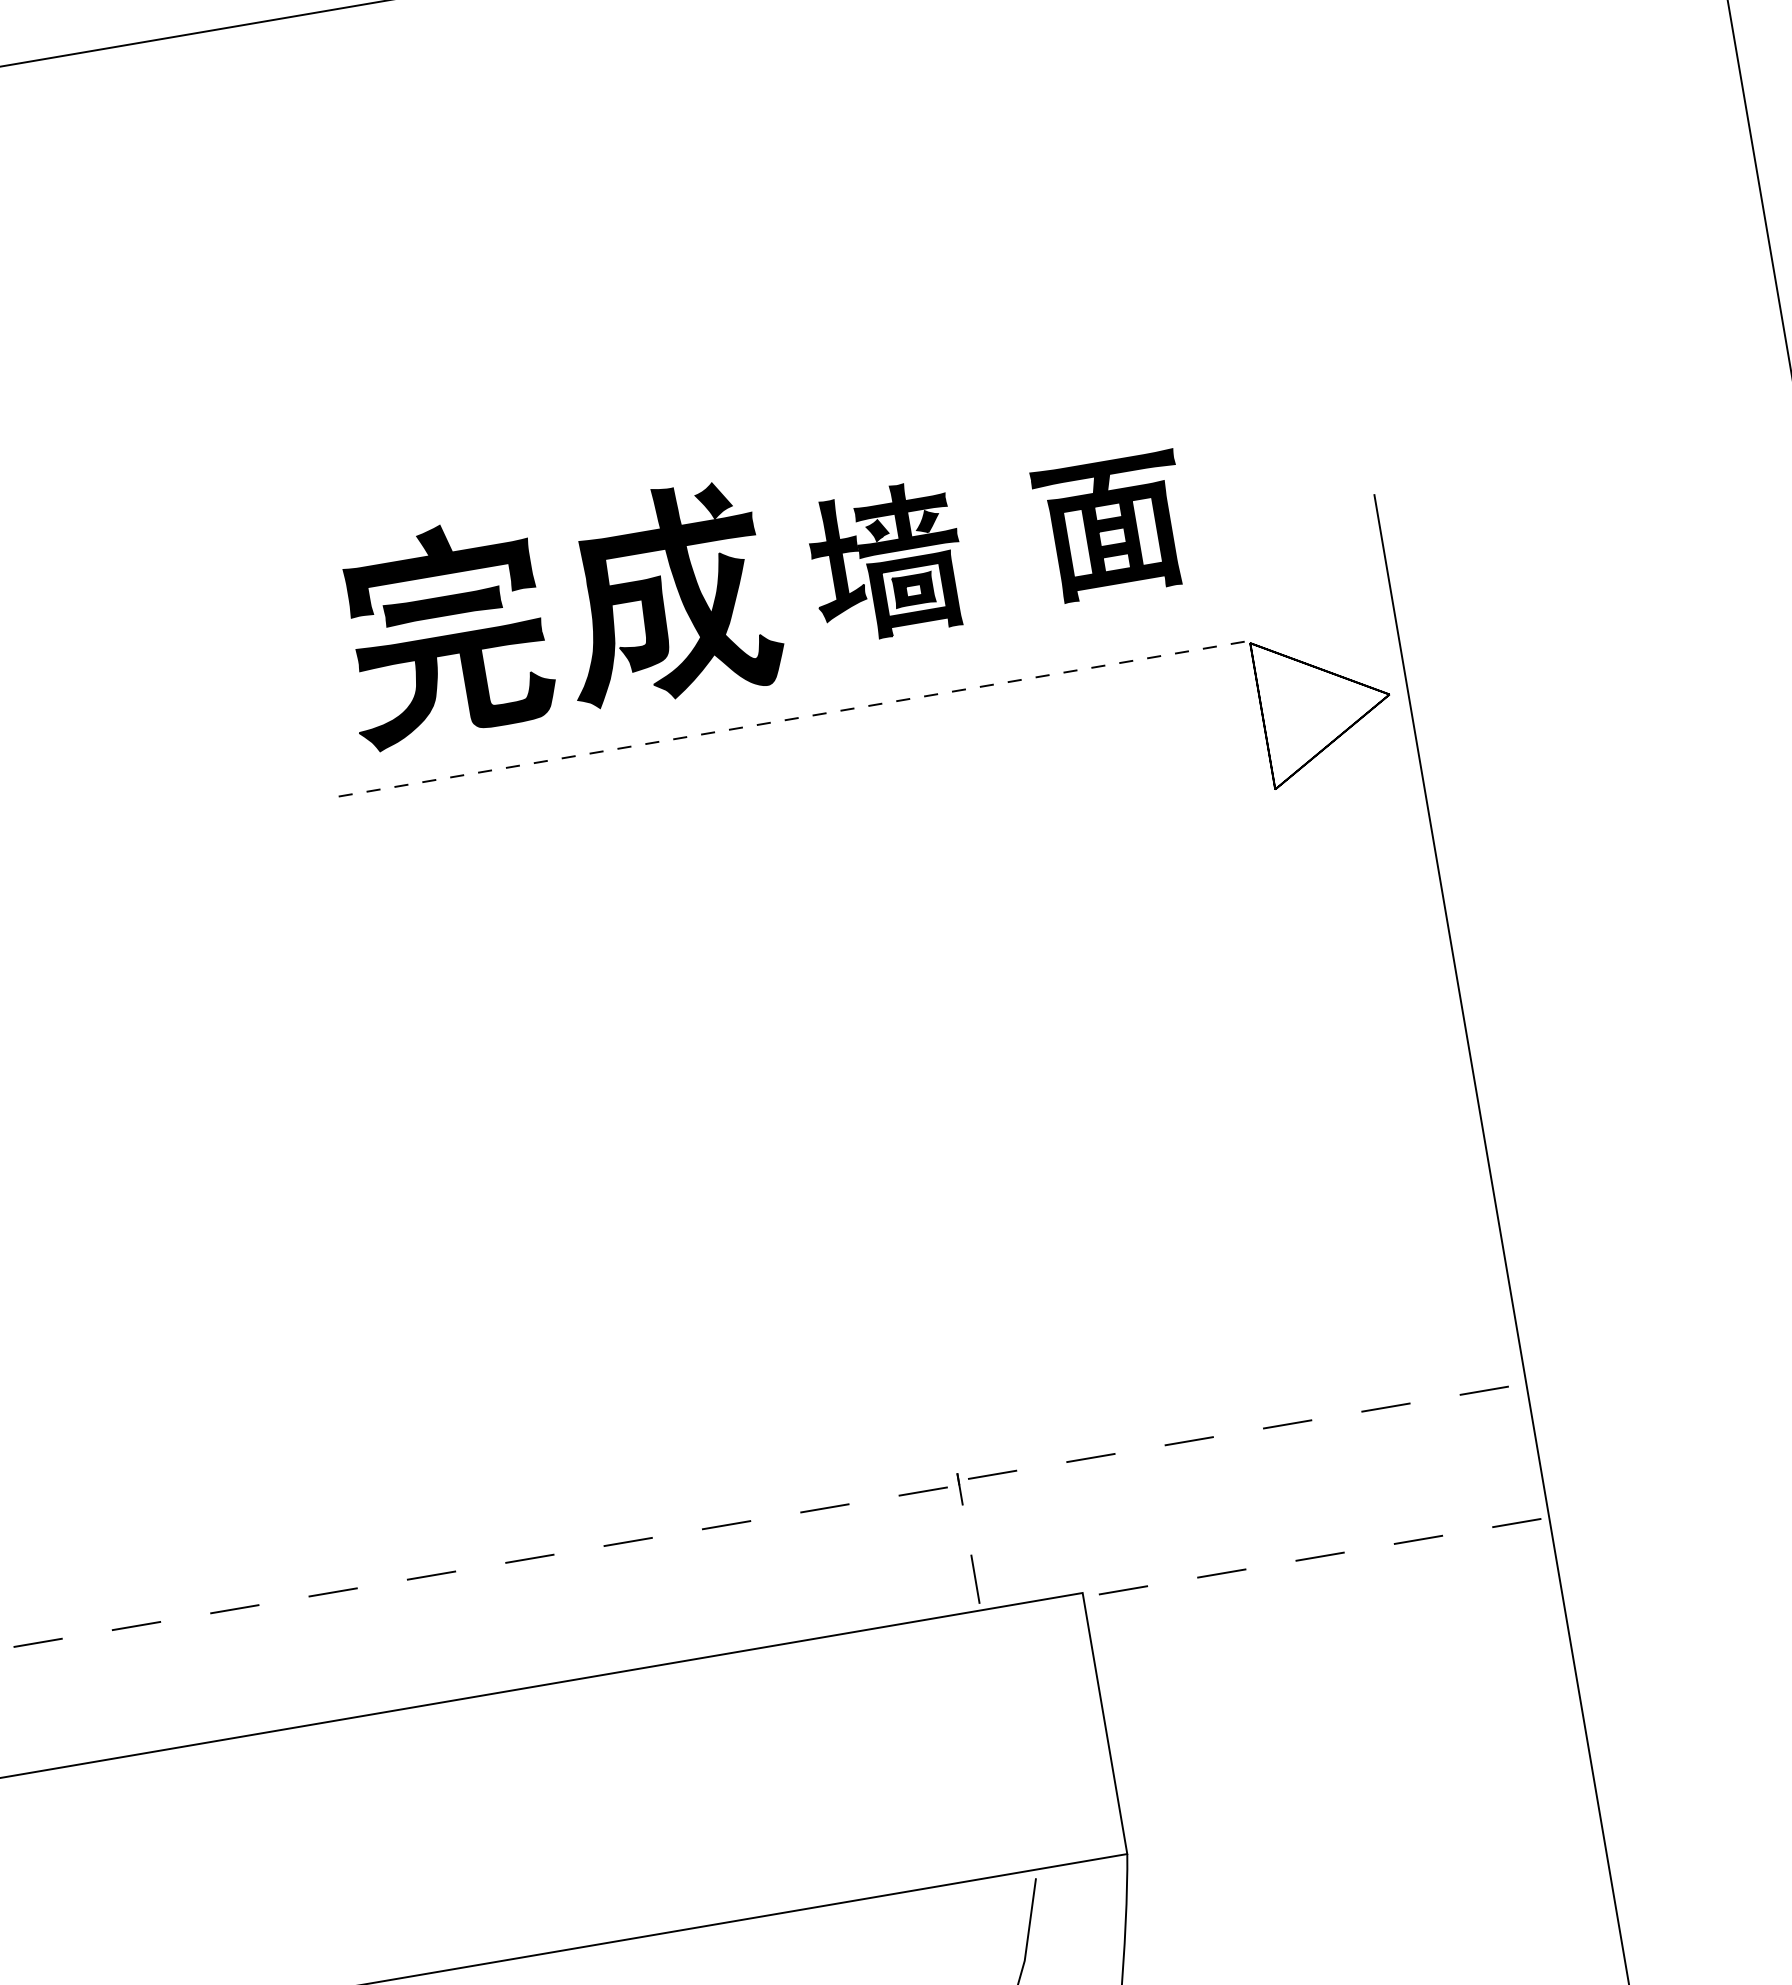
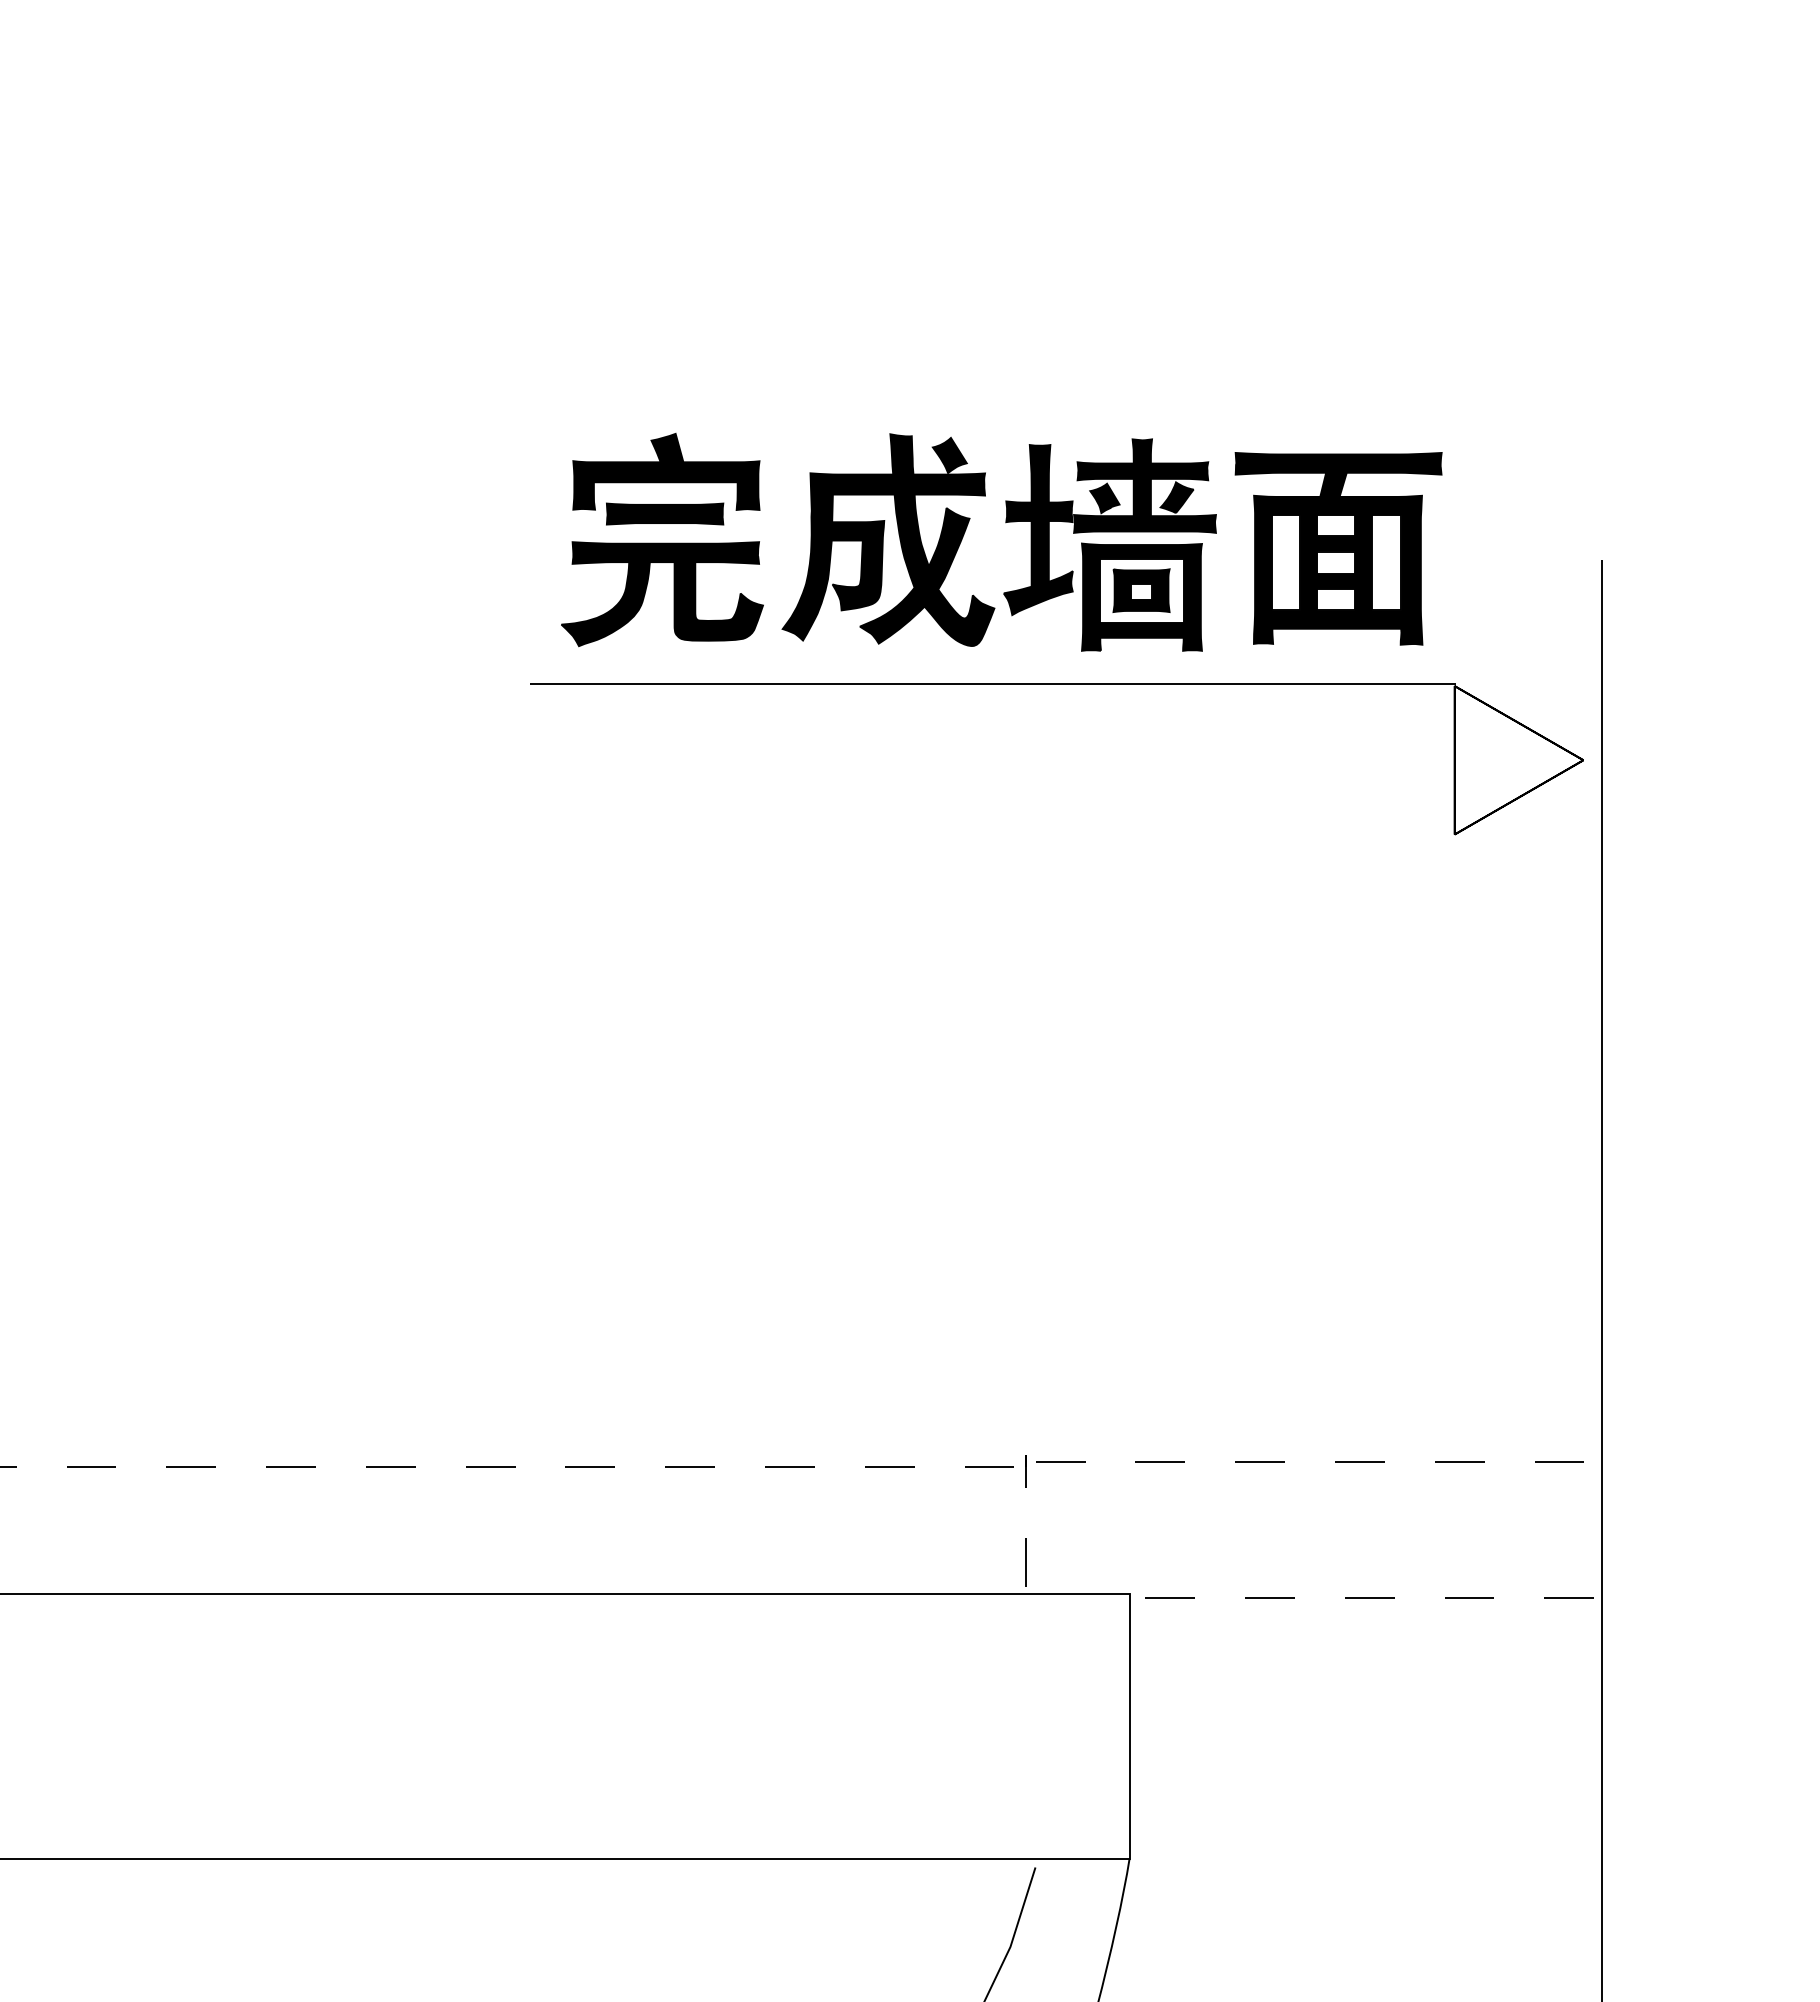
part: (1112, 527) -> (1338, 548), size x1.43
part: (886, 561) -> (1109, 544), size x1.43
line: (795, 718) -> (993, 683), dashed -> solid

